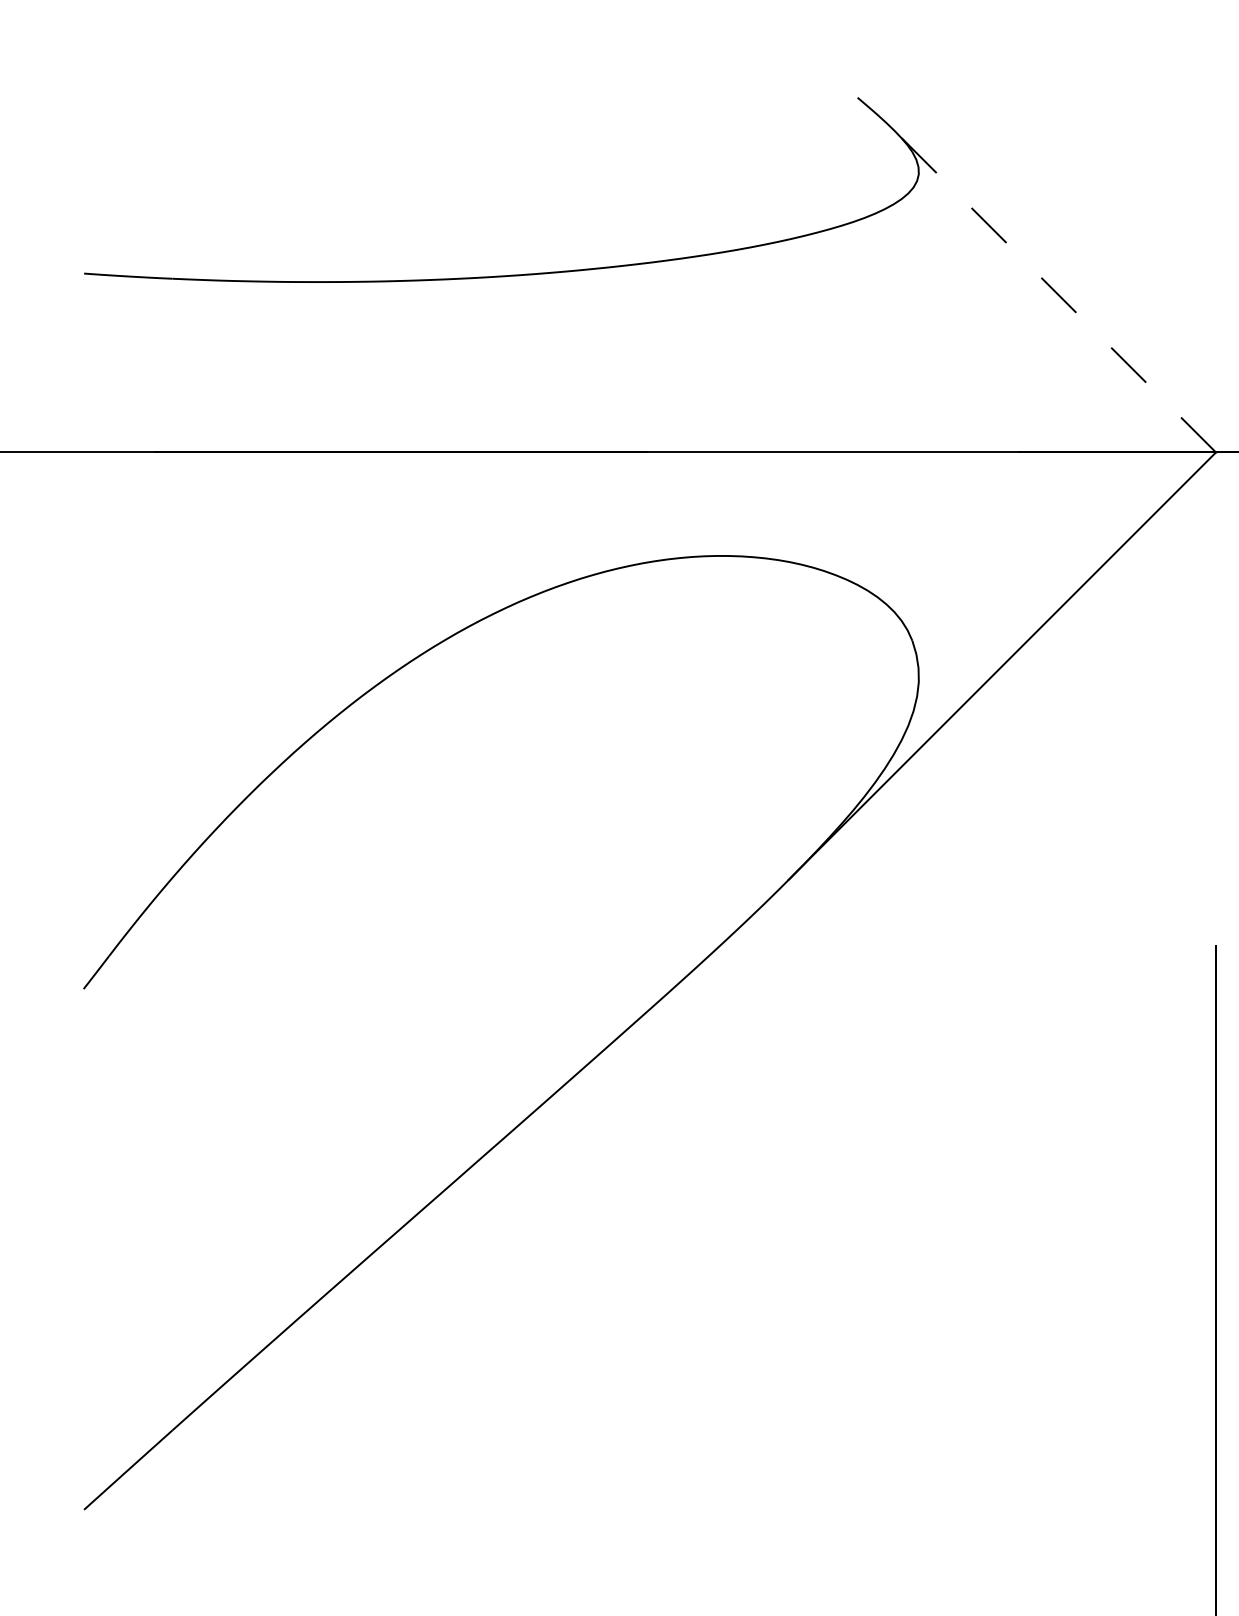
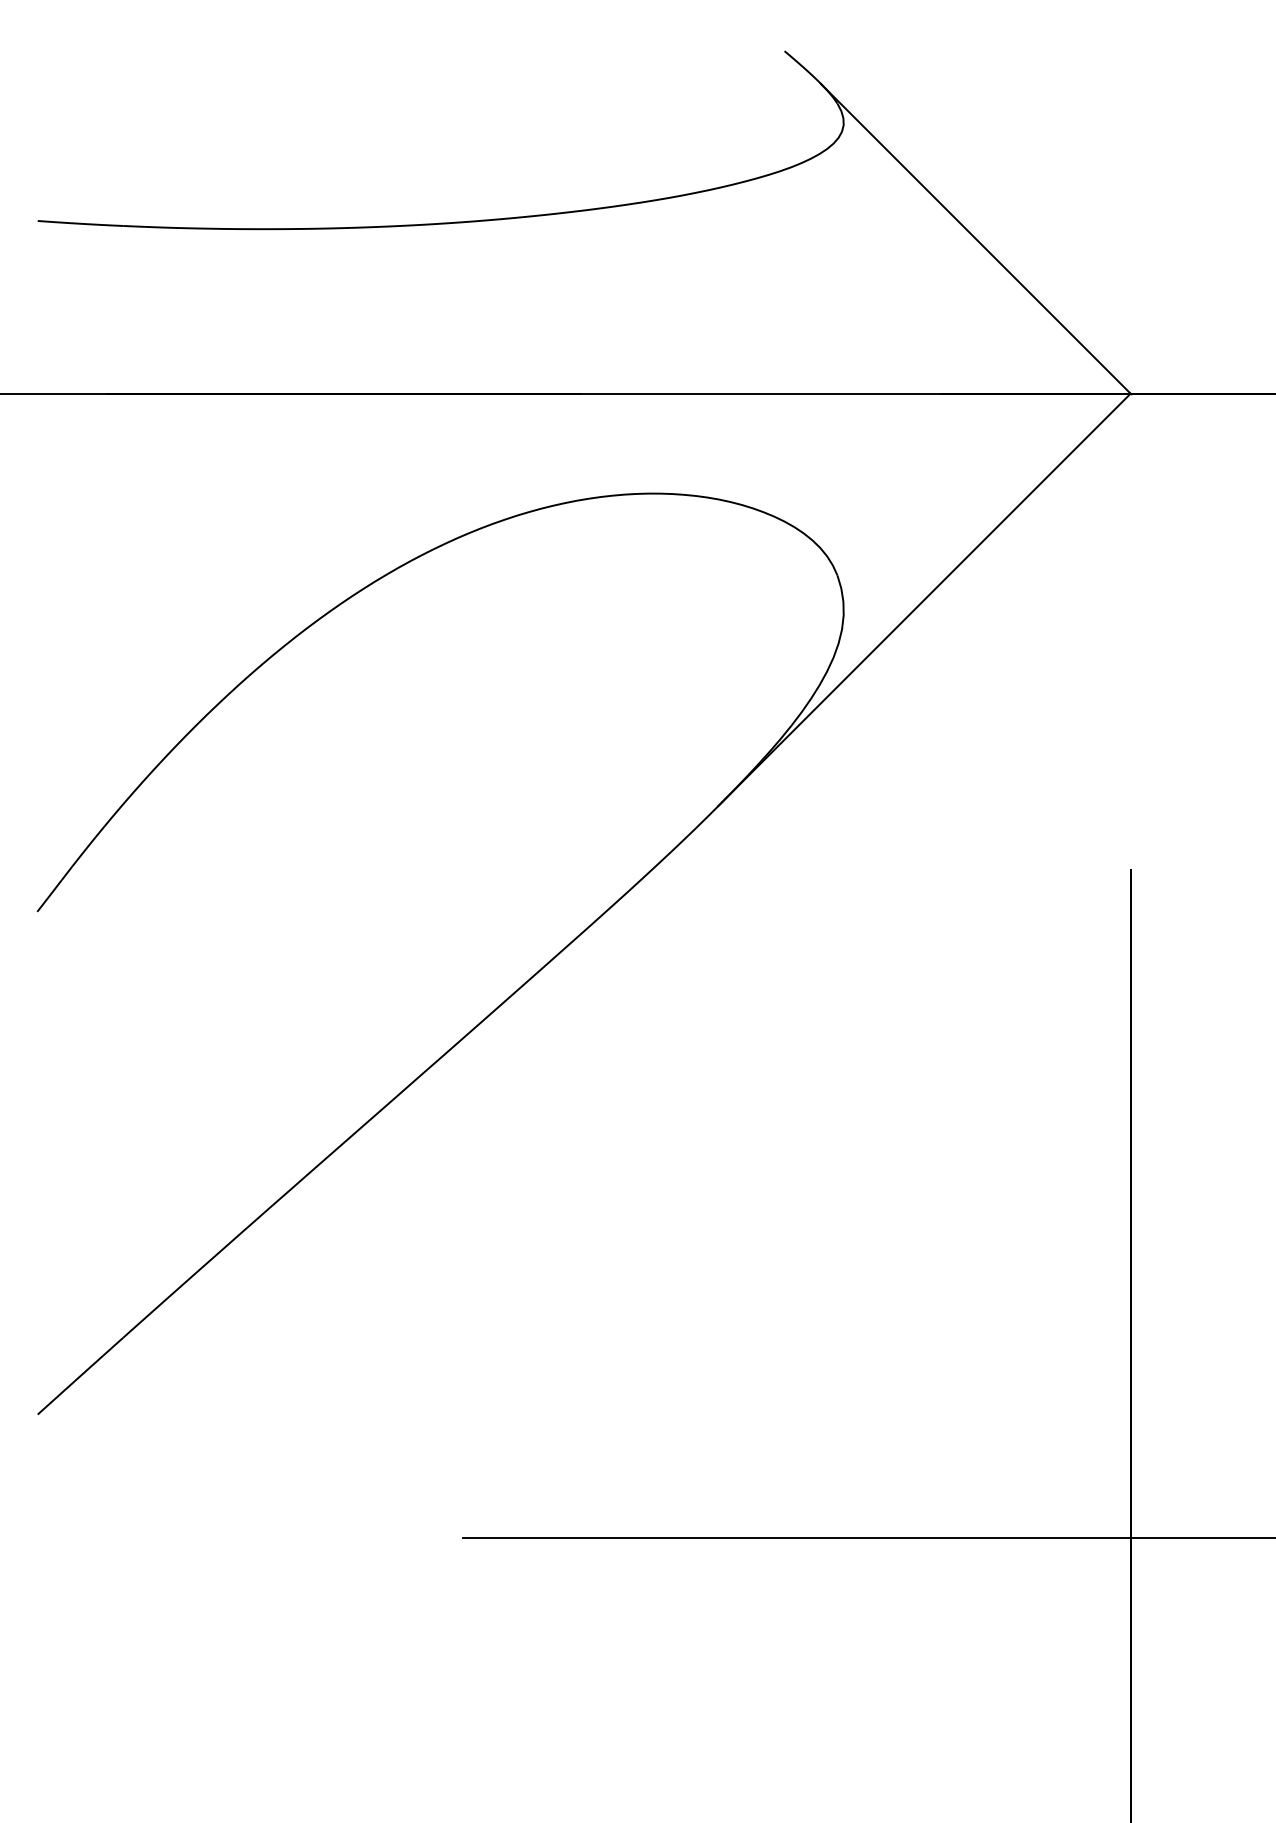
line: (1055, 291) -> (975, 238), dashed -> solid

